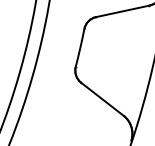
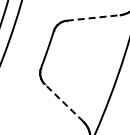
line: (122, 11) -> (93, 18), solid -> dashed
line: (102, 99) -> (64, 103), solid -> dashed

